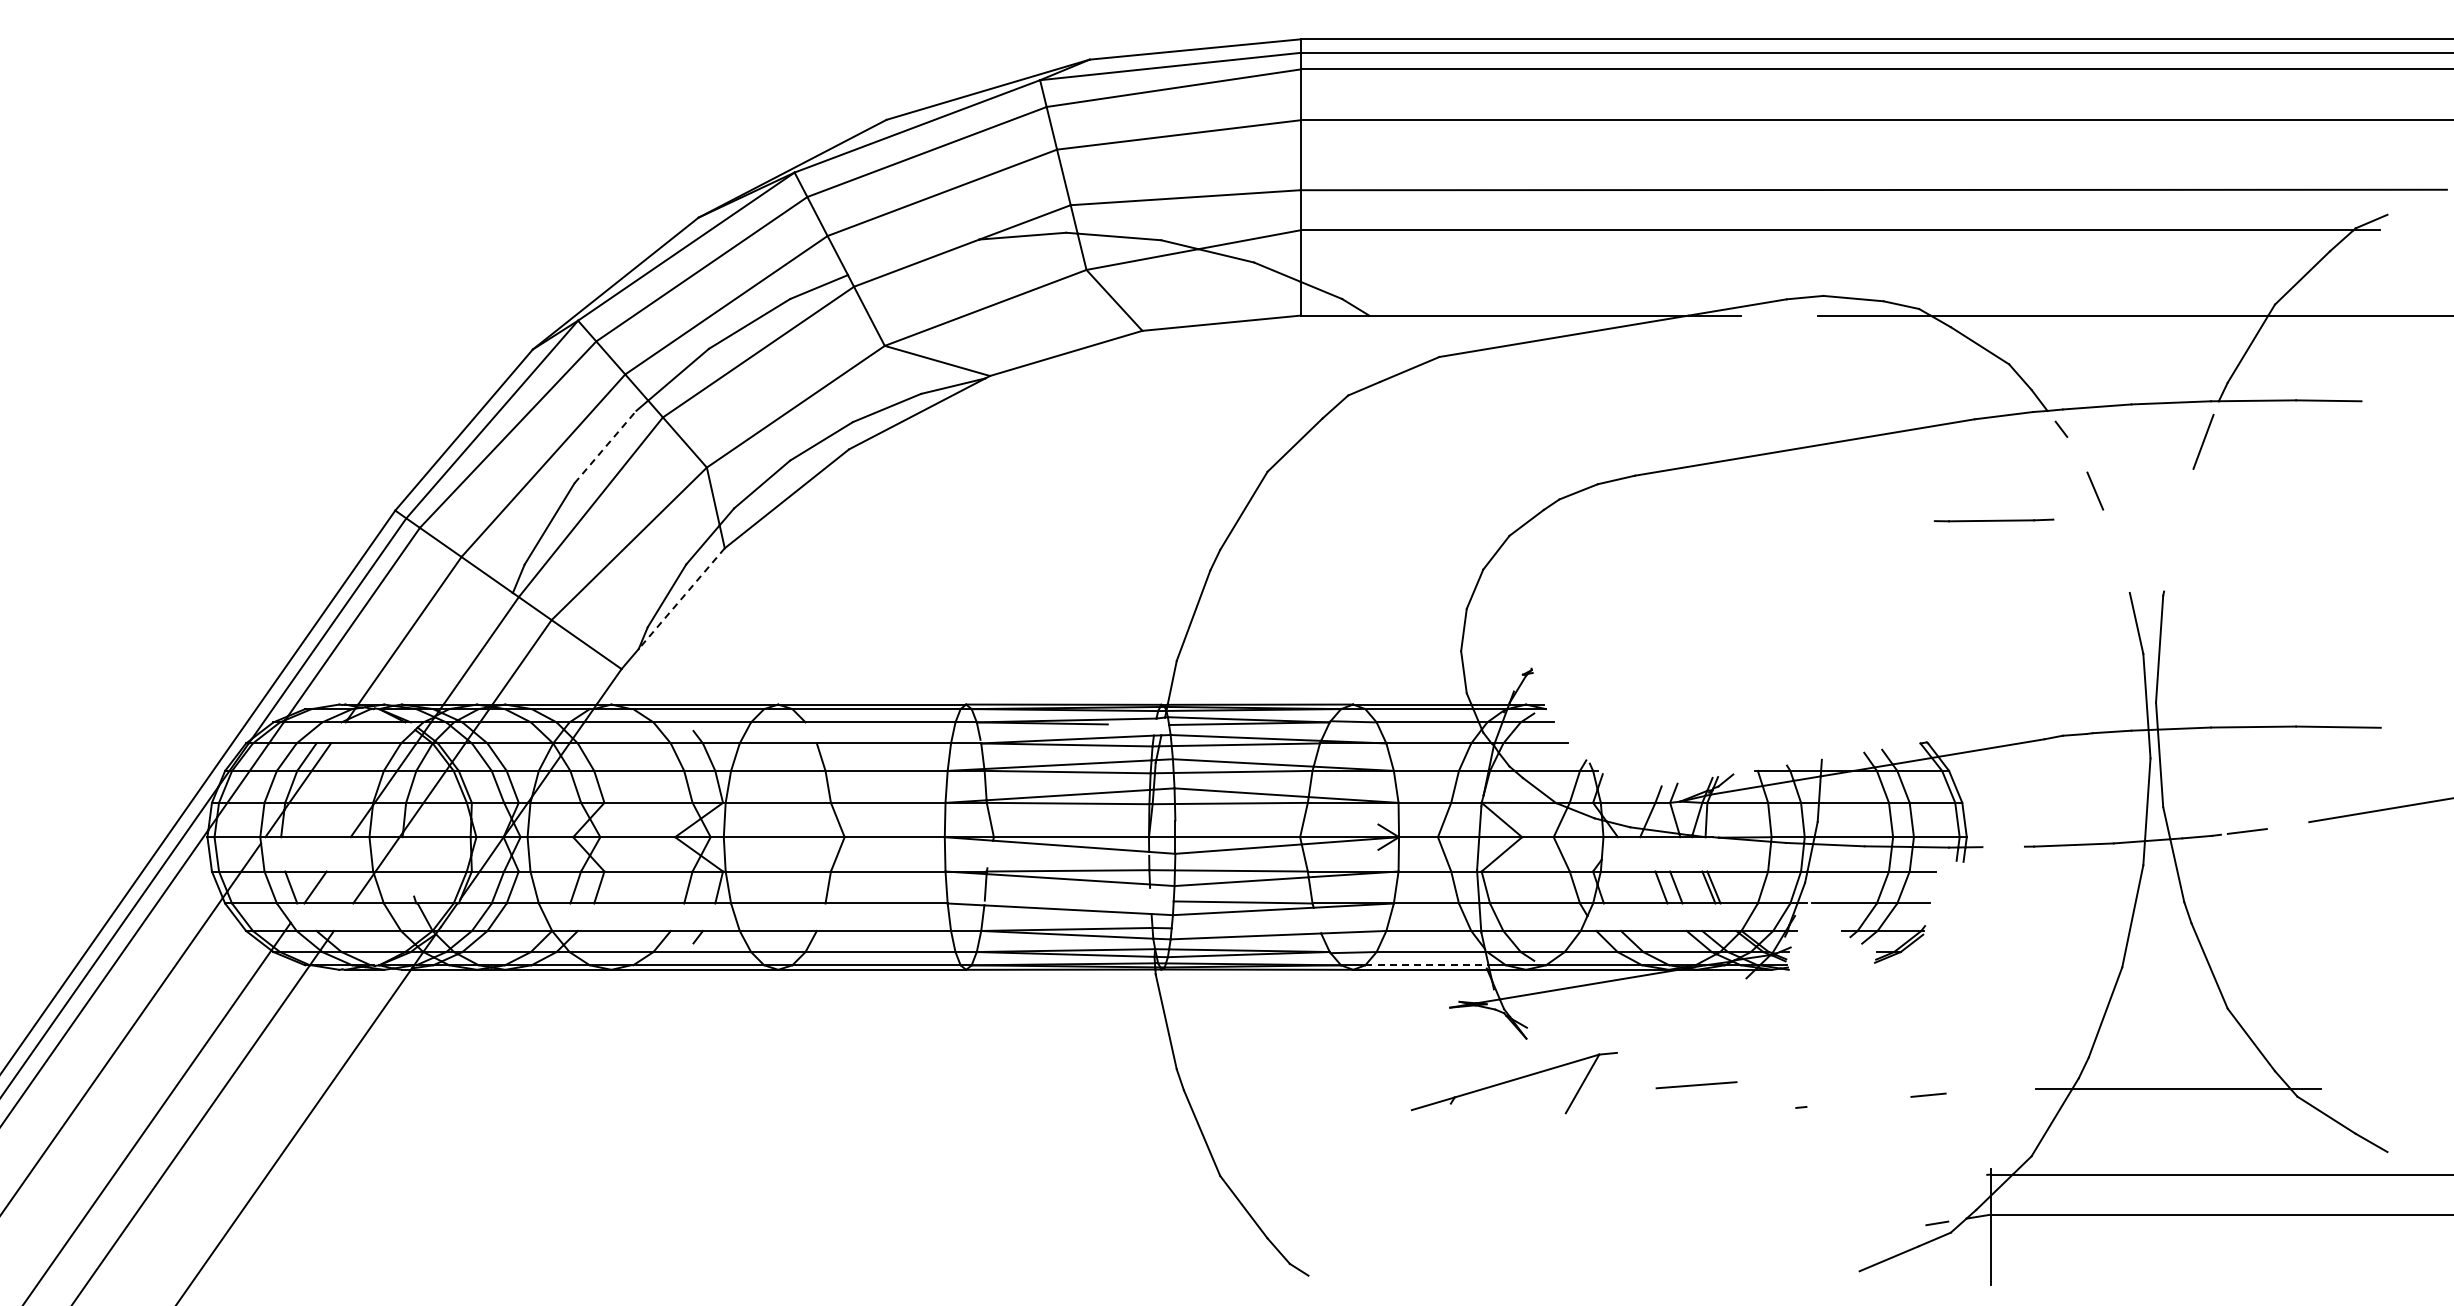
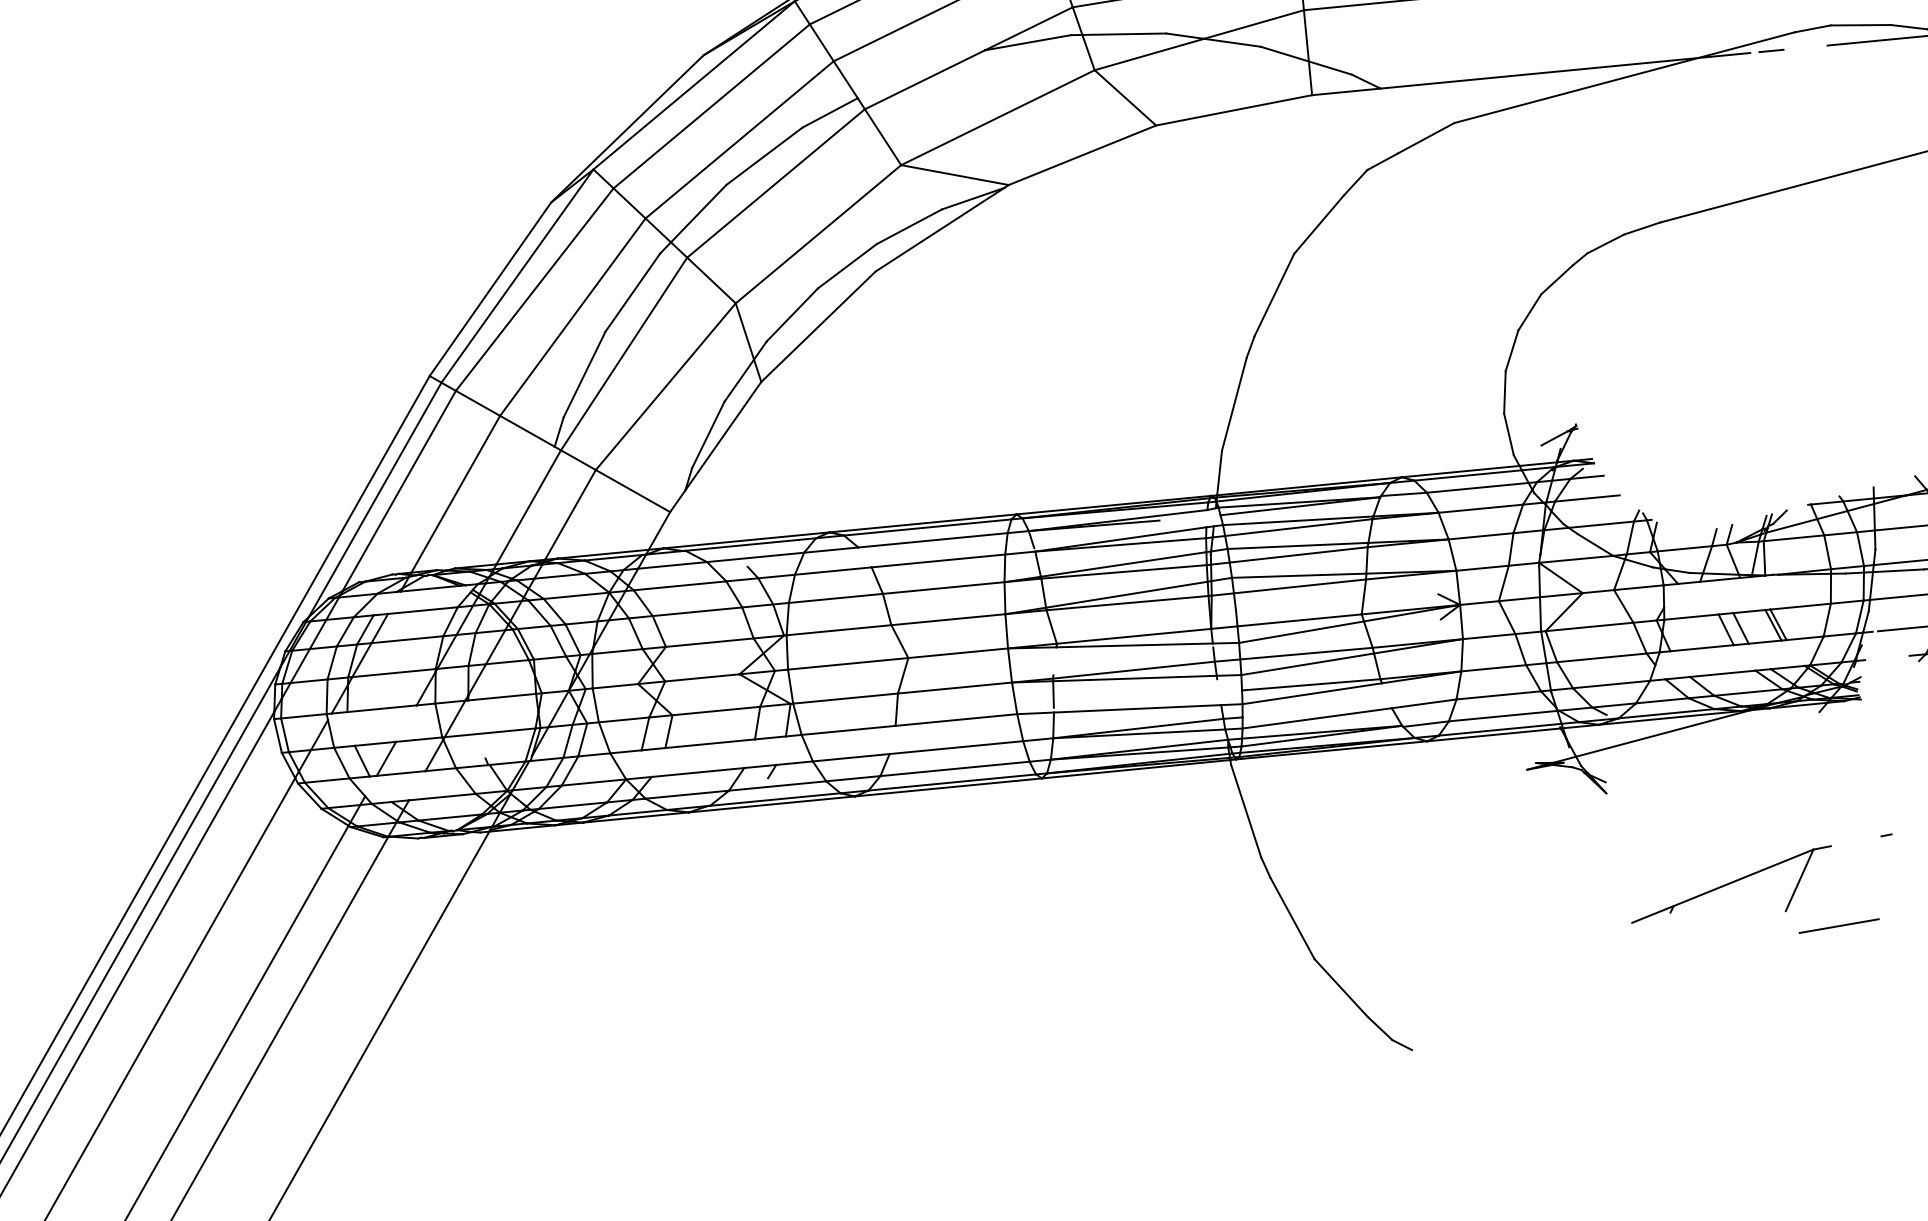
line: (1761, 315) -> (1770, 50), added
line: (605, 447) -> (632, 293), dashed -> solid
line: (681, 599) -> (723, 437), dashed -> solid
line: (1508, 680) -> (1554, 438), added
line: (1426, 965) -> (1499, 729), dashed -> solid
part: (1513, 1083) -> (1730, 886), moved
line: (1696, 1085) -> (1839, 926), moved

